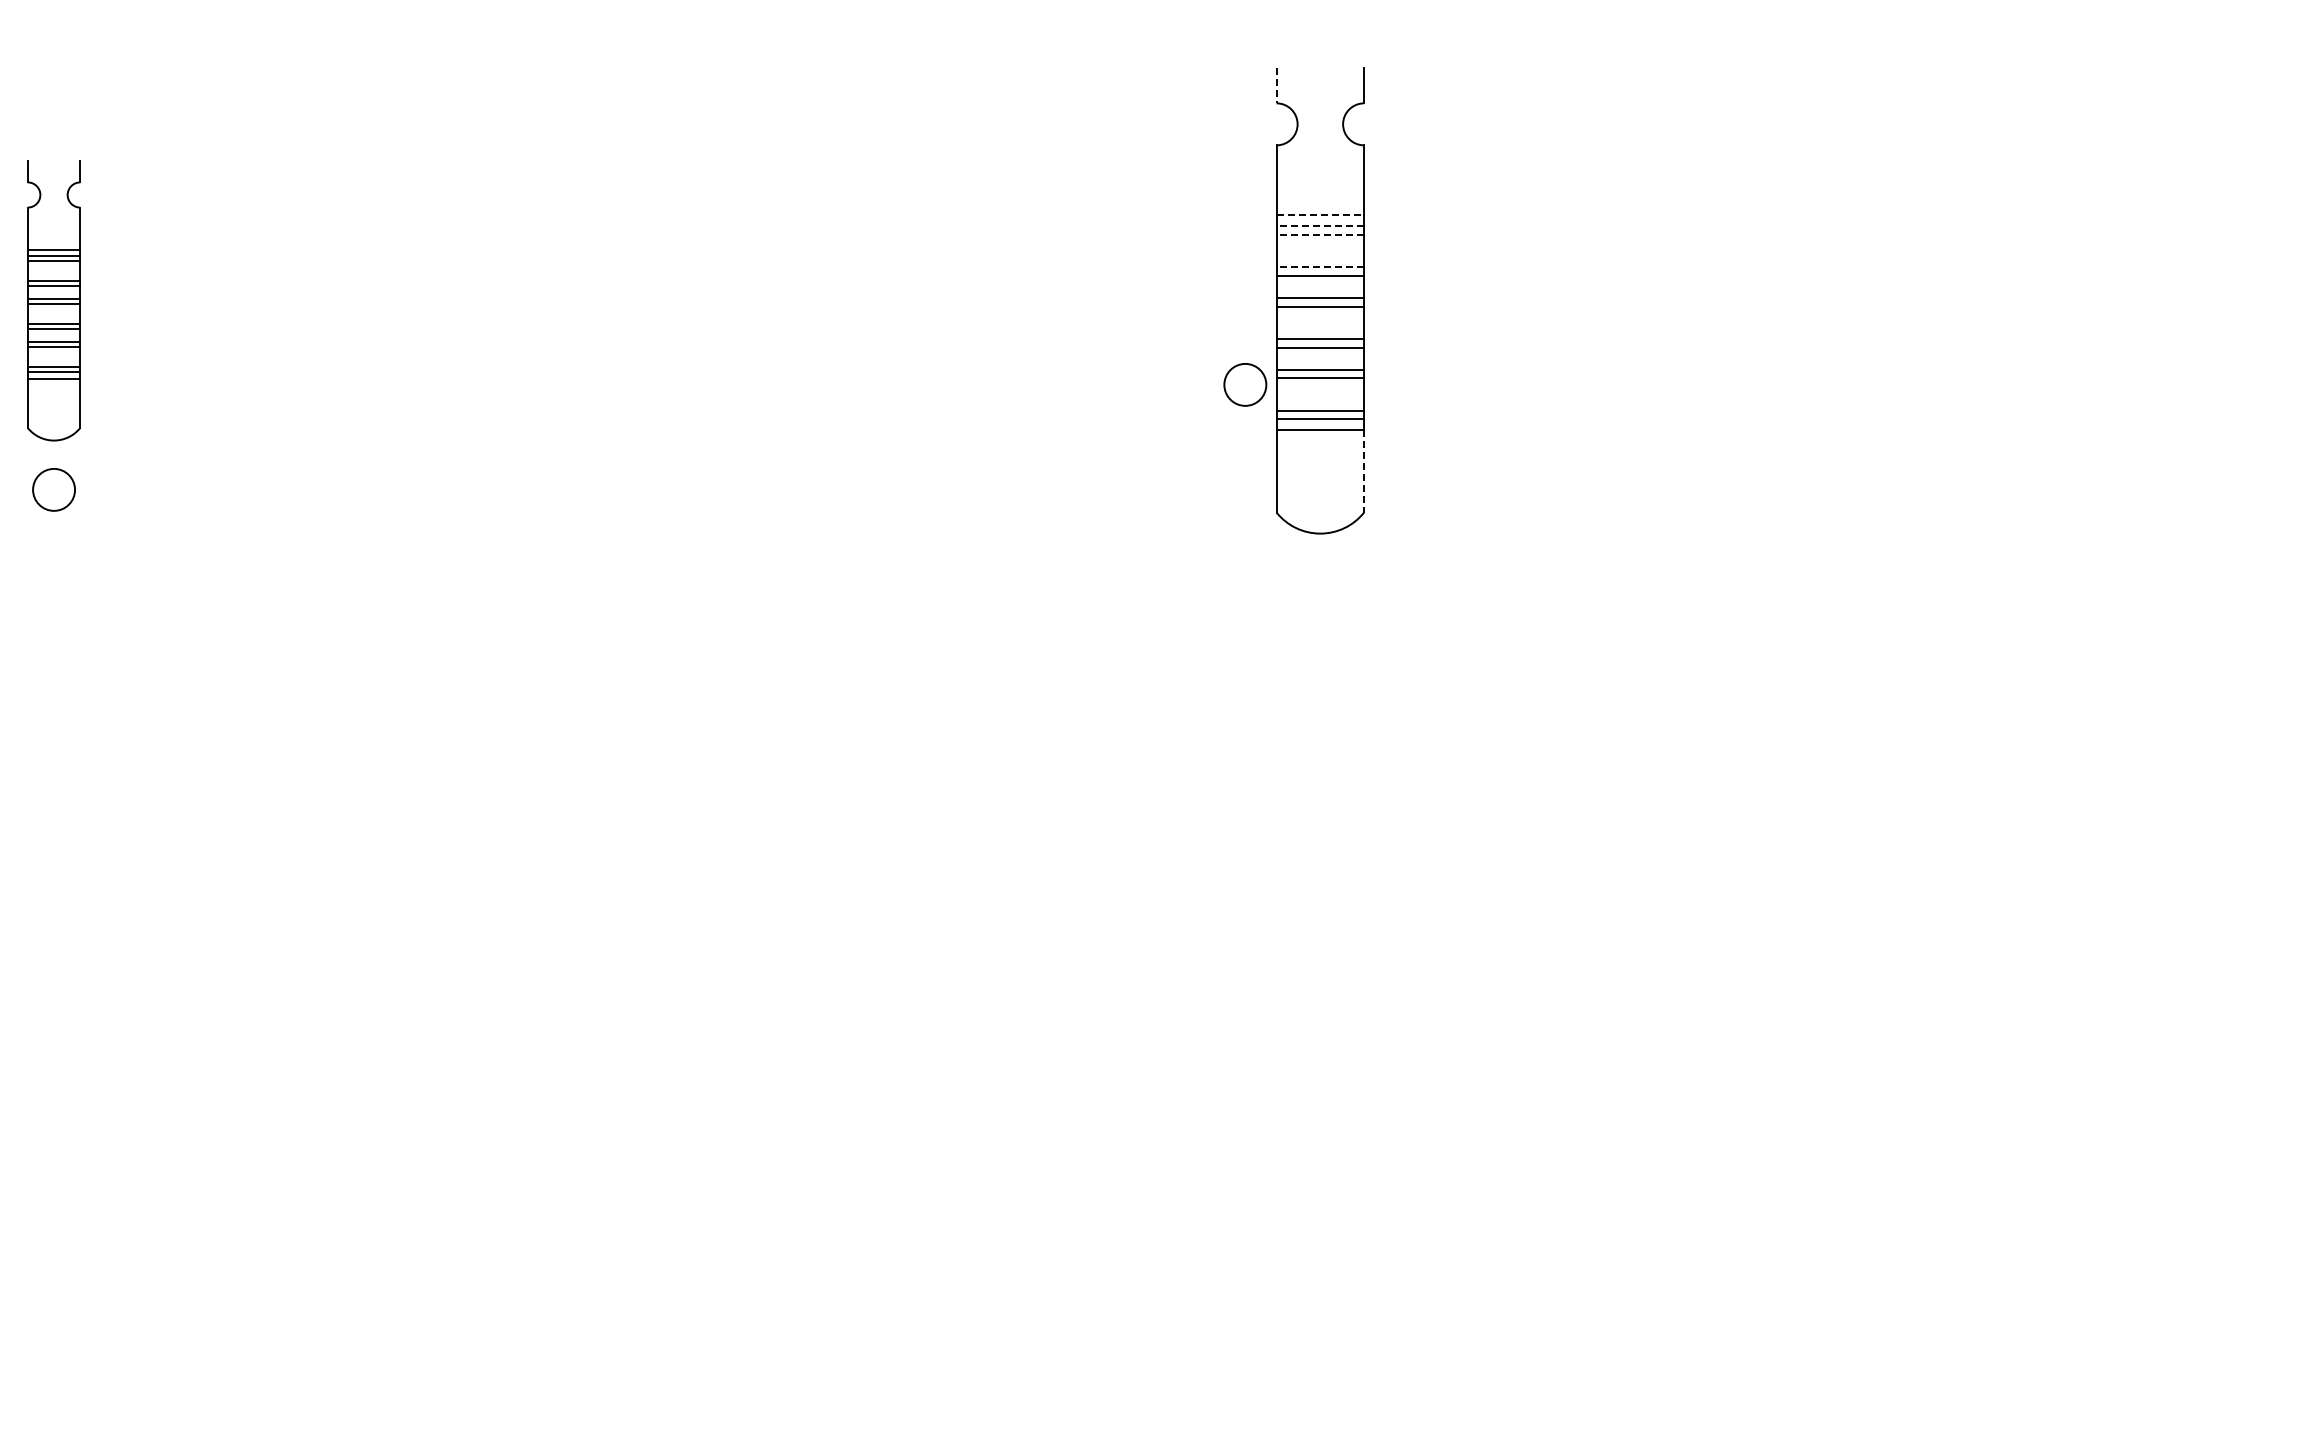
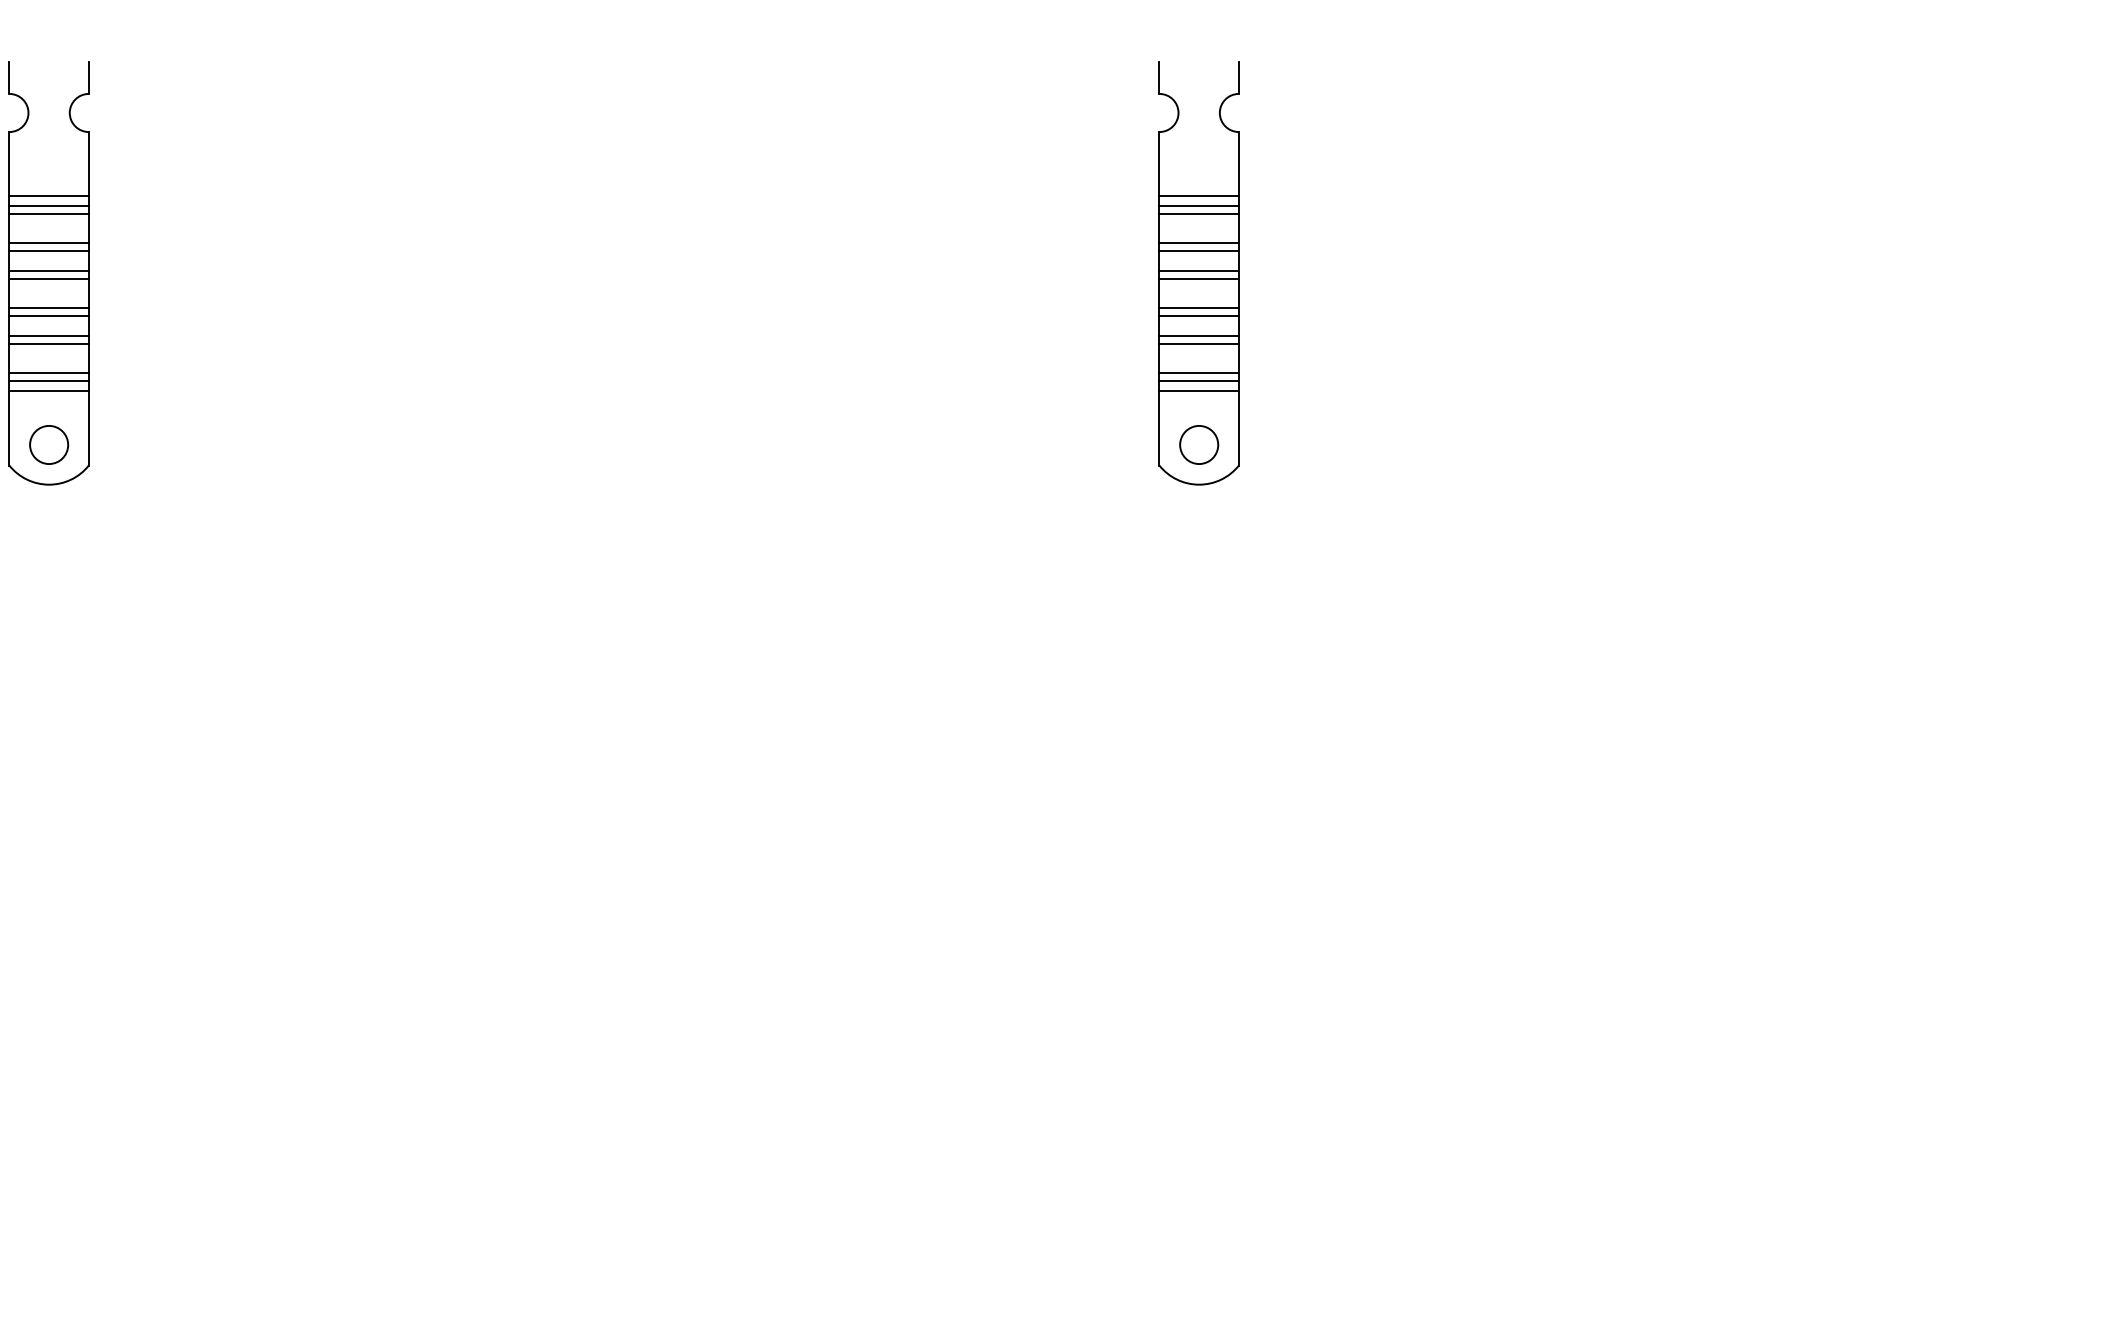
line: (1276, 86) -> (1159, 78), dashed -> solid
line: (1320, 215) -> (1199, 195), dashed -> solid
line: (1320, 226) -> (1199, 205), dashed -> solid
line: (1320, 235) -> (1199, 213), dashed -> solid
line: (1320, 267) -> (1199, 242), dashed -> solid
part: (53, 300) -> (48, 272), size x1.67
circle: (1245, 384) -> (1199, 444), moved
line: (1364, 472) -> (1239, 429), dashed -> solid

